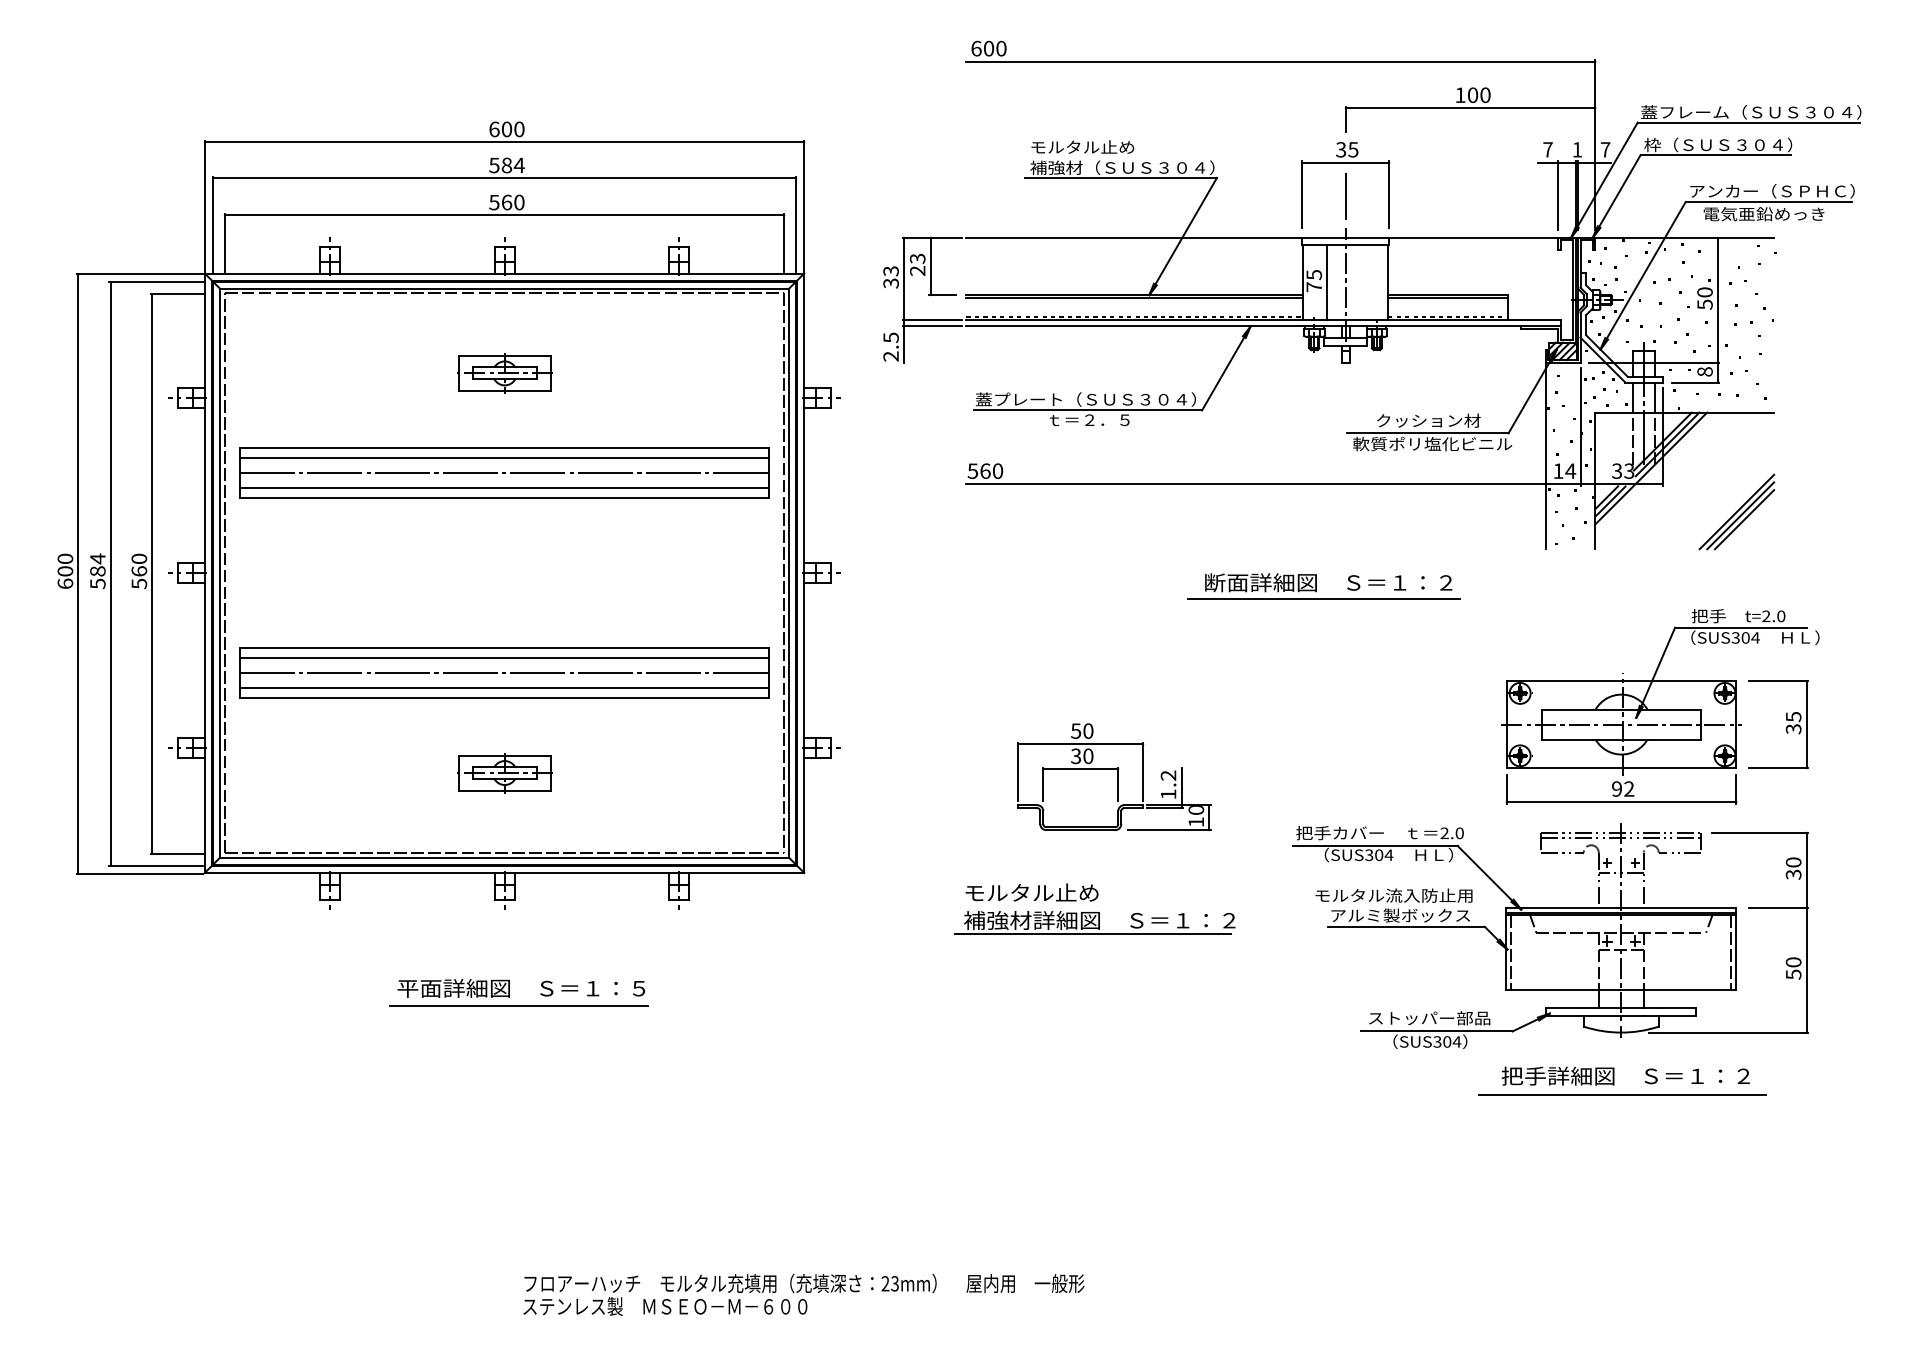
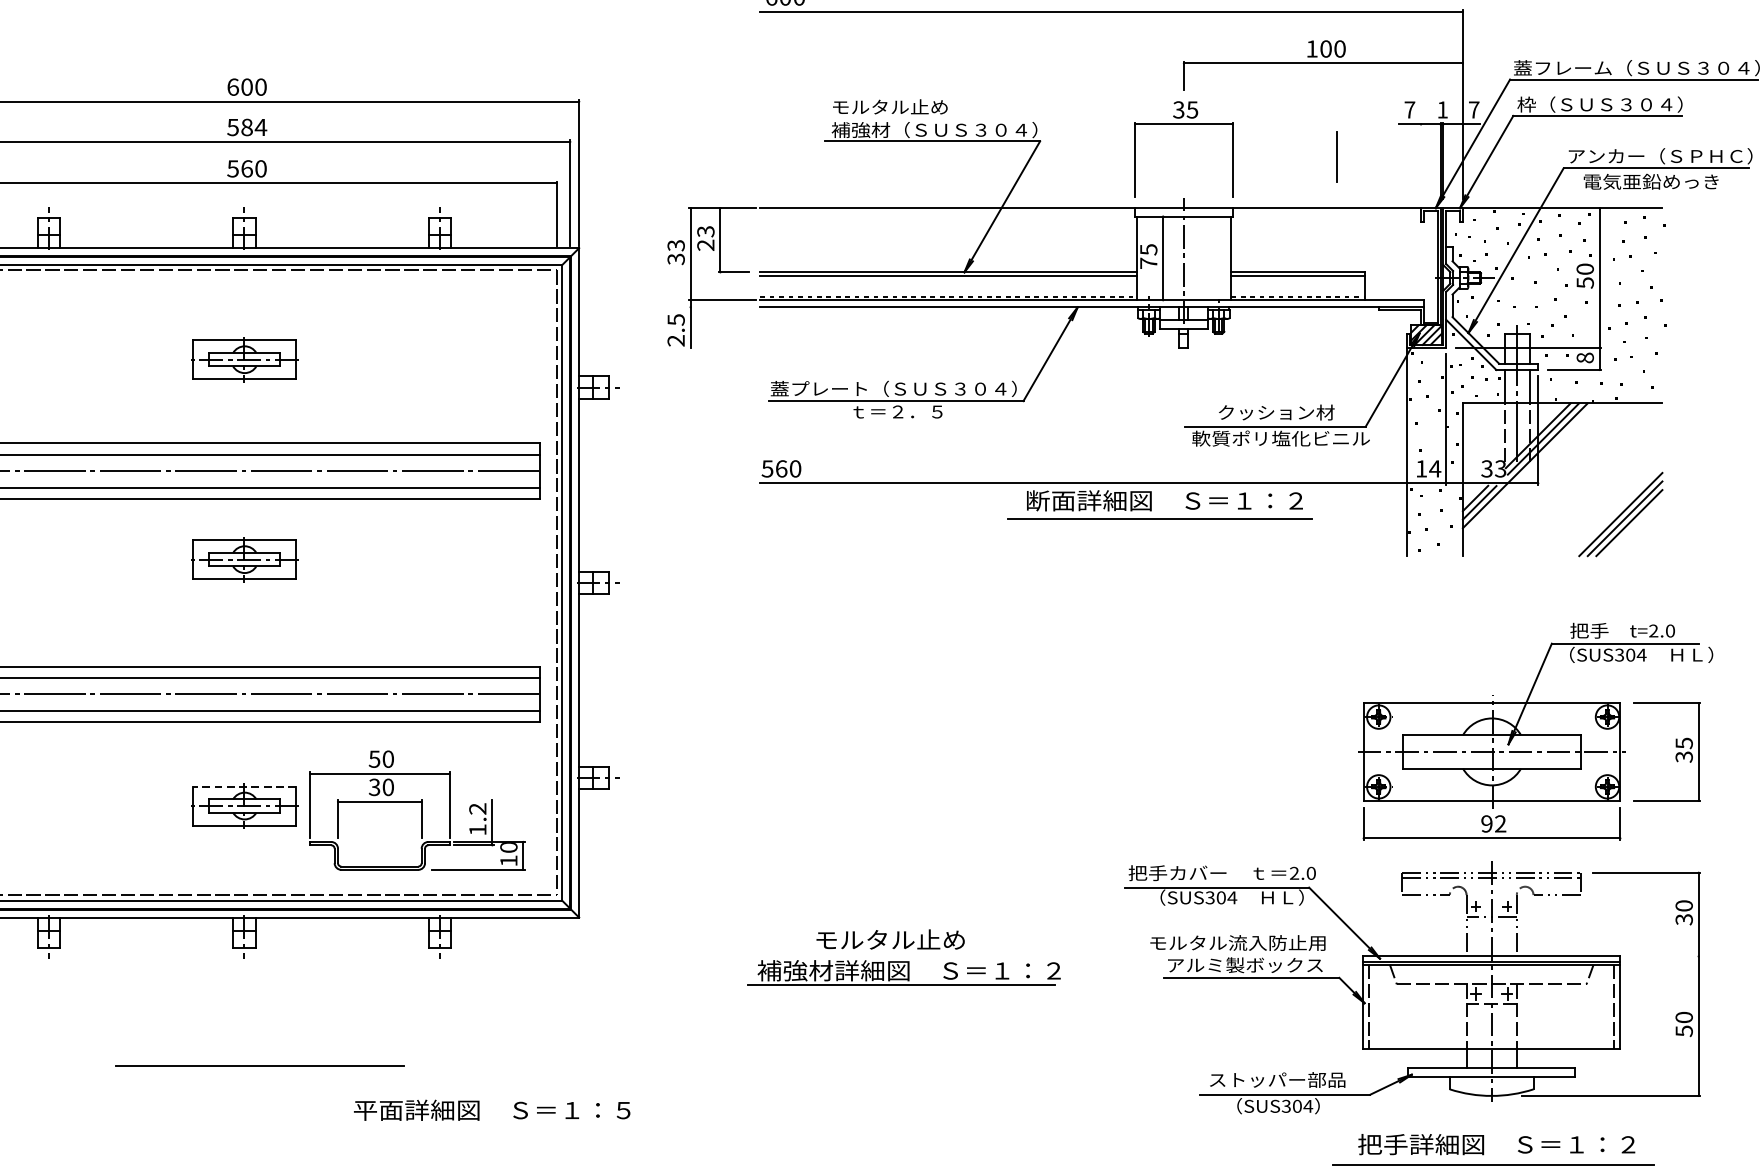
line: (1558, 195) -> (1421, 160), removed
line: (1345, 196) -> (1336, 156), moved
line: (932, 326) -> (722, 307), removed
part: (504, 552) -> (244, 559), added
part: (1316, 586) -> (1151, 505), moved
line: (504, 755) -> (244, 786), solid -> dashed
part: (1114, 776) -> (417, 809), moved
text: (1031, 892) -> (889, 939), moved
line: (1778, 907) -> (1667, 956), removed
text: (520, 988) -> (491, 1110), moved

